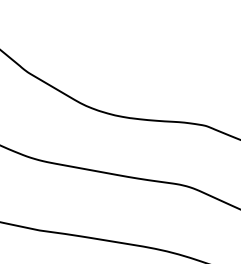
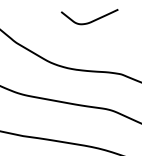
curve: (151, 36) -> (89, 21), added

